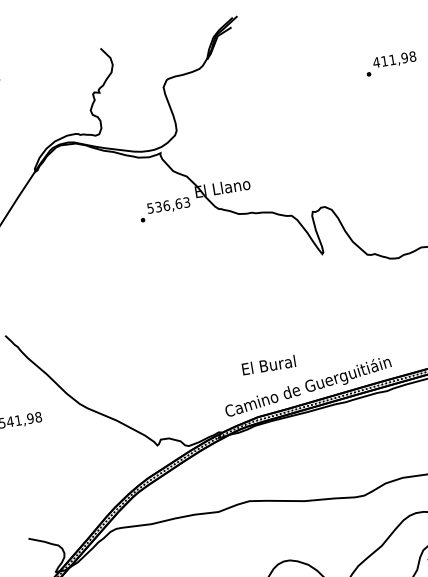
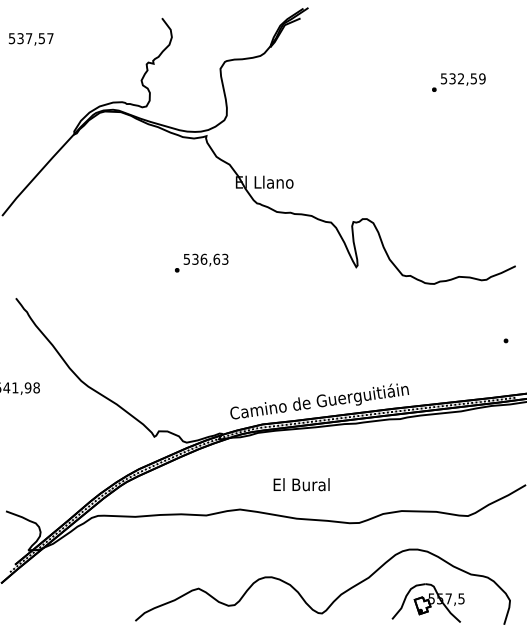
text: (393, 59) -> (462, 78), 411,98 -> 532,59
text: (164, 209) -> (201, 262), moved
text: (268, 365) -> (301, 484), moved

